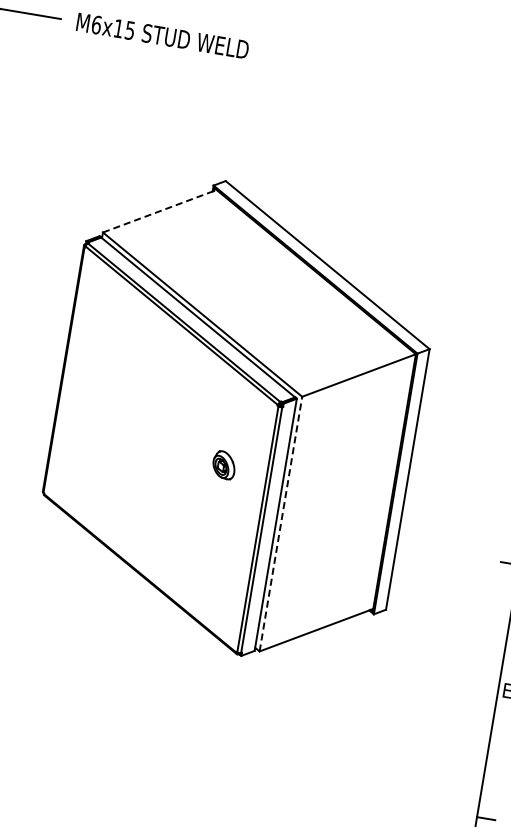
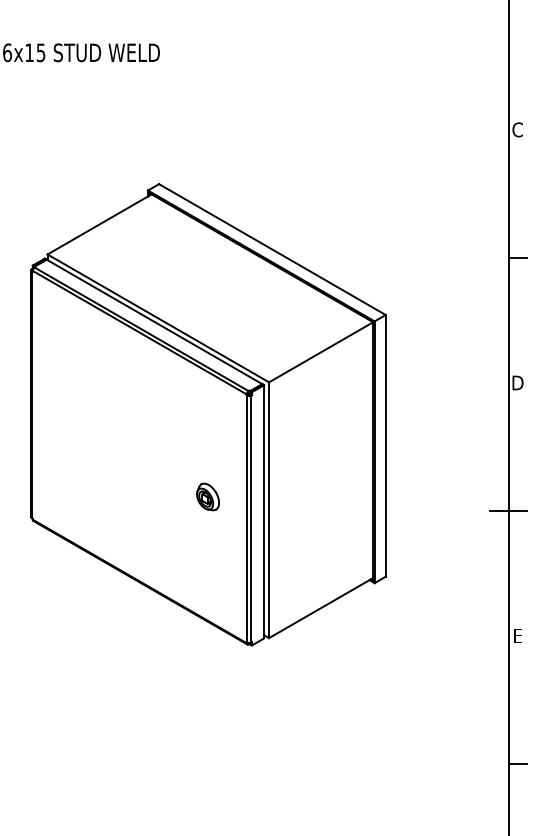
line: (160, 211) -> (100, 224), dashed -> solid
part: (223, 464) -> (207, 496), moved
line: (281, 524) -> (269, 510), dashed -> solid

